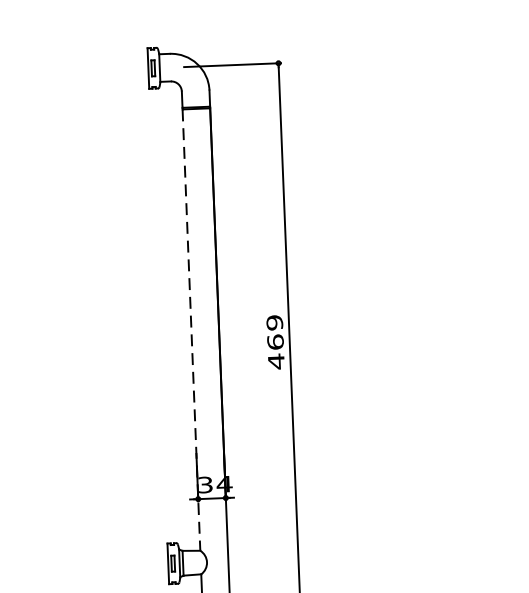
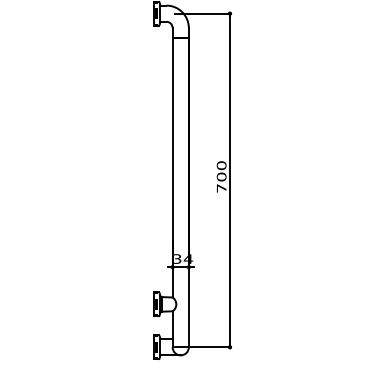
line: (191, 329) -> (172, 167), dashed -> solid
text: (275, 342) -> (221, 177), 469 -> 700

